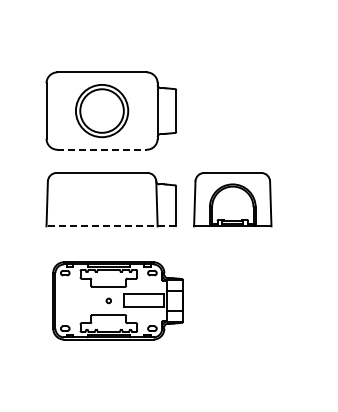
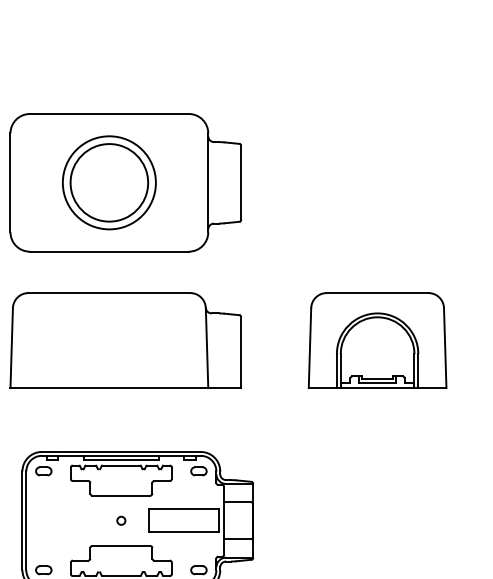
line: (102, 149) -> (110, 251), dashed -> solid
part: (232, 199) -> (377, 340), moved
line: (111, 226) -> (126, 388), dashed -> solid

